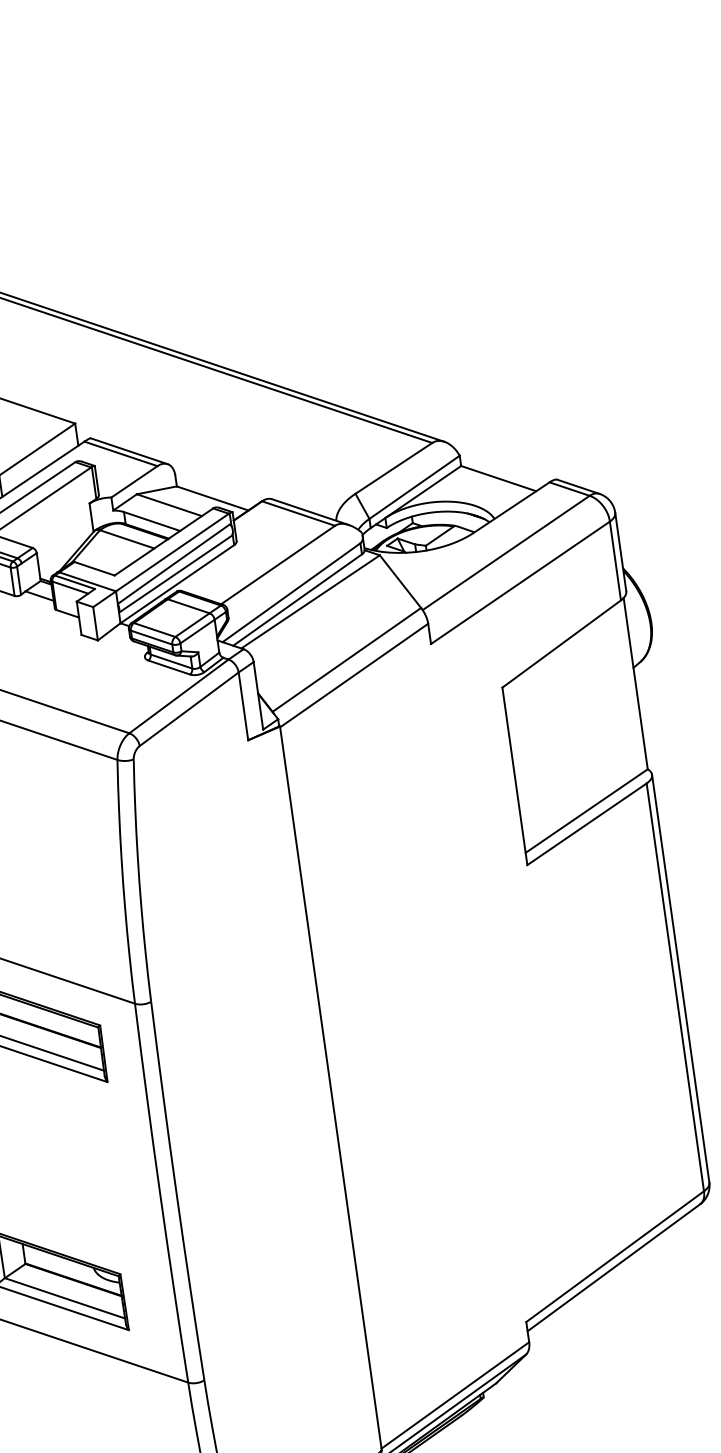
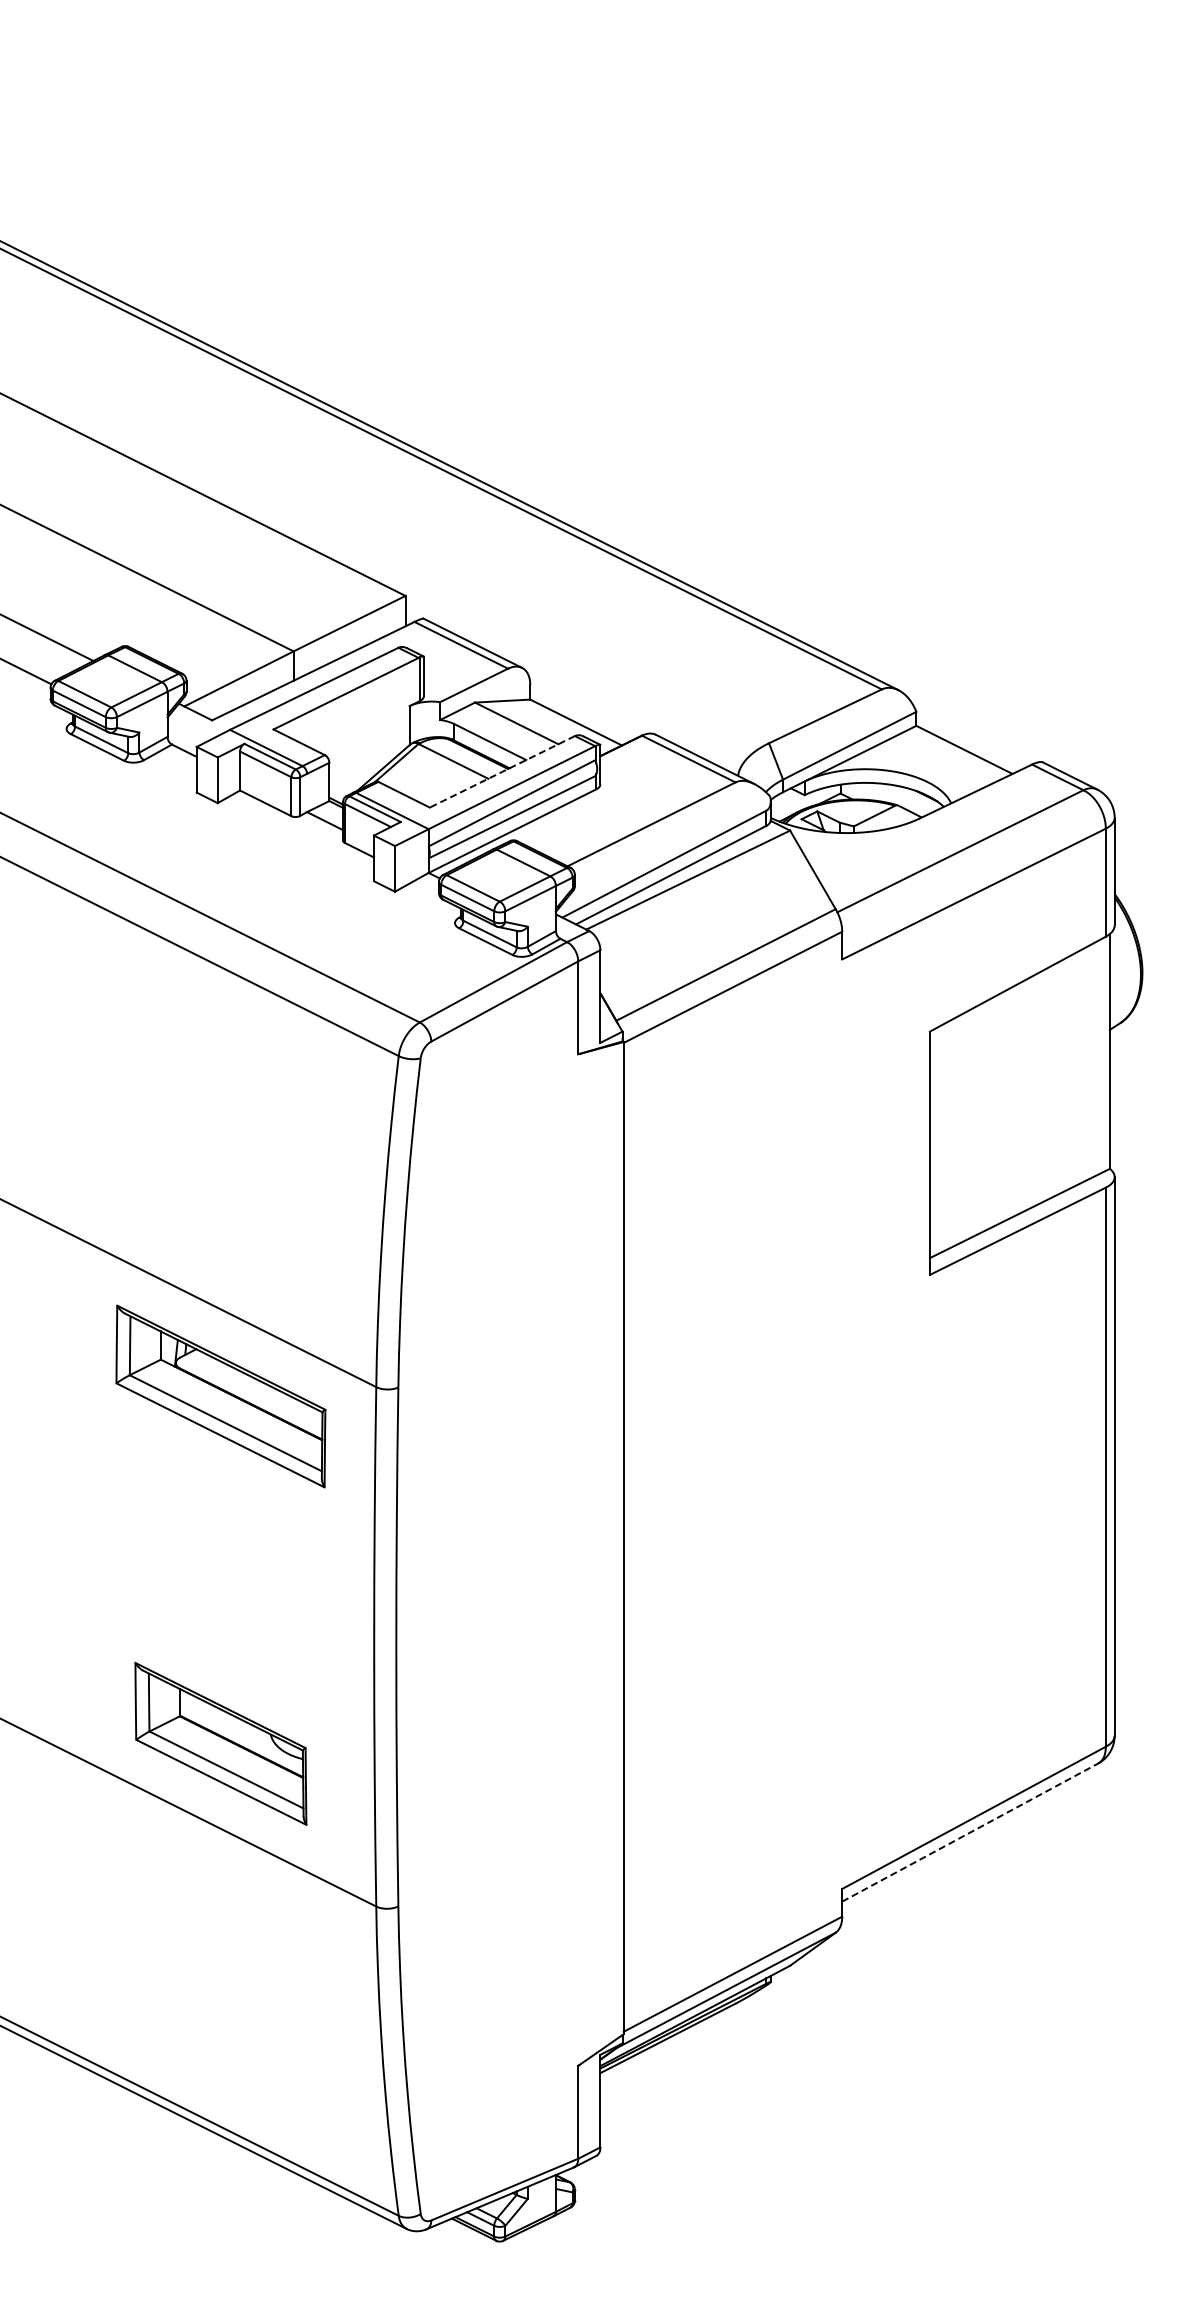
line: (163, 541) -> (502, 771), solid -> dashed
line: (614, 1267) -> (970, 1832), solid -> dashed

